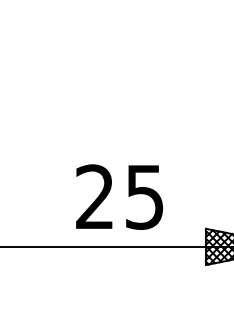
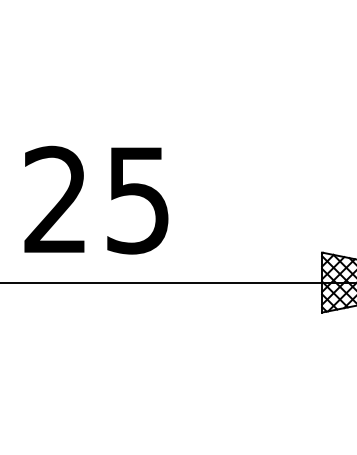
text: (119, 196) -> (96, 199), moved

